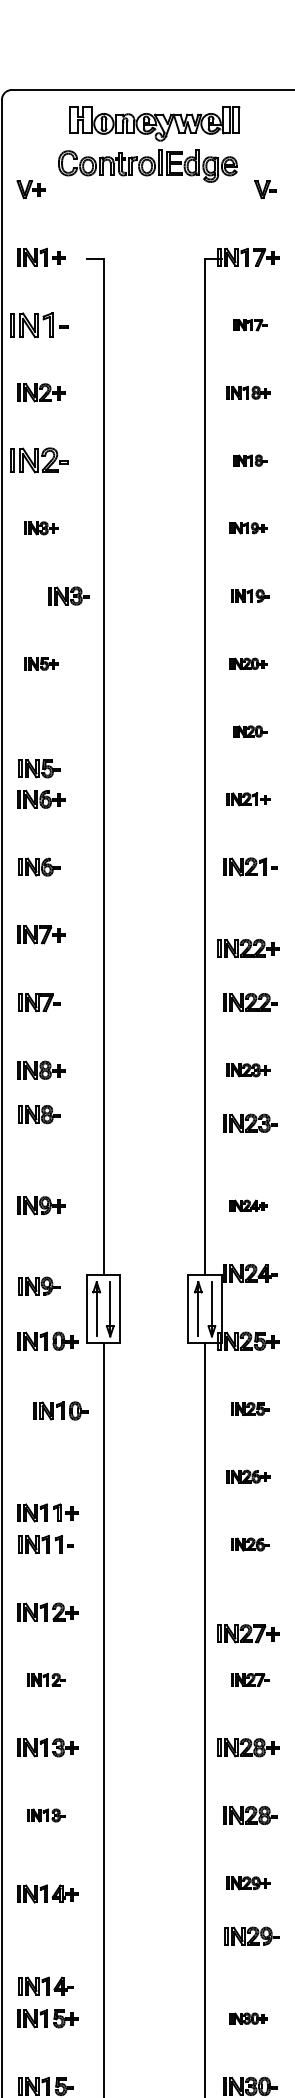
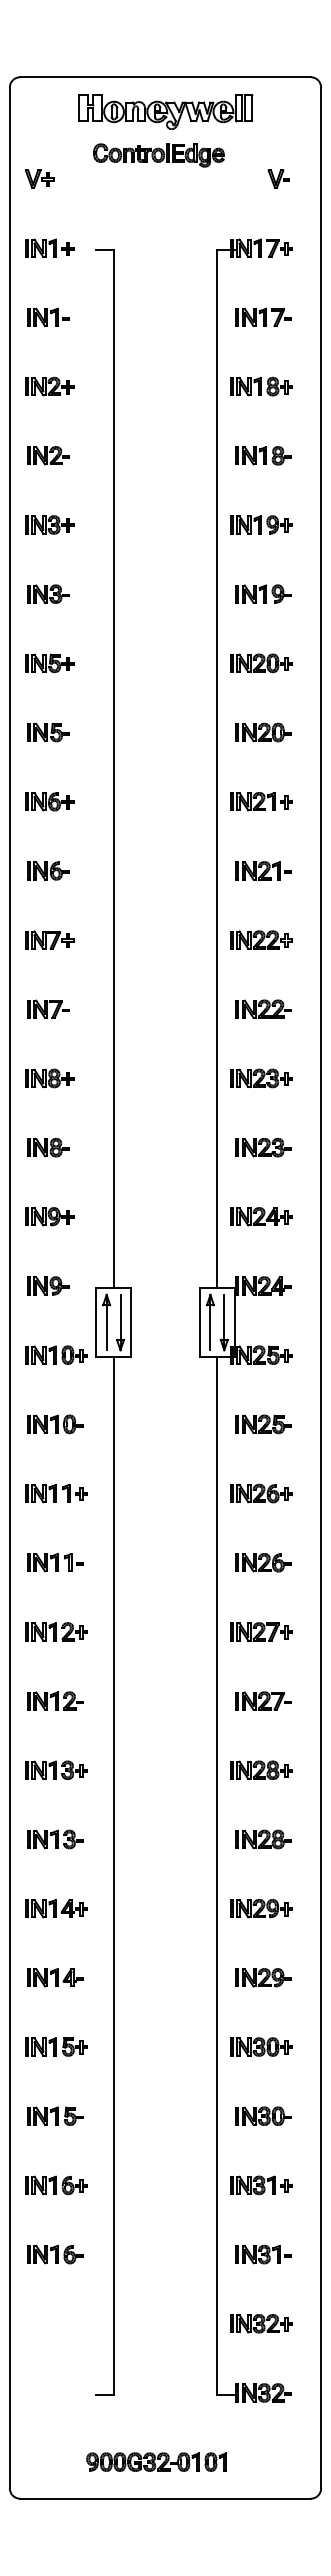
part: (147, 166) -> (158, 155), size x0.71
part: (39, 324) -> (48, 316), size x0.71
part: (250, 325) -> (263, 317), size x1.67
part: (248, 392) -> (261, 386), size x1.43
part: (39, 460) -> (48, 455), size x0.71
part: (250, 460) -> (263, 455), size x1.67
part: (40, 527) -> (49, 524), size x1.43
part: (248, 527) -> (261, 524), size x1.67
part: (69, 595) -> (48, 593), moved
part: (250, 595) -> (263, 593), size x1.43
part: (40, 663) -> (49, 663), size x1.43
part: (248, 663) -> (261, 663), size x1.67
part: (250, 731) -> (263, 732), size x1.67
part: (39, 768) -> (48, 732), moved
part: (248, 799) -> (261, 801), size x1.43
part: (248, 947) -> (261, 939), moved
part: (248, 1070) -> (261, 1078), size x1.43
part: (39, 1114) -> (48, 1147), moved
part: (250, 1123) -> (263, 1147), moved
part: (248, 1205) -> (261, 1216), size x1.67
part: (39, 1285) -> (48, 1285), moved
part: (250, 1409) -> (263, 1424), size x1.43
part: (61, 1411) -> (55, 1424), moved
part: (248, 1476) -> (261, 1493), size x1.43
part: (47, 1512) -> (56, 1493), moved
part: (250, 1544) -> (263, 1562), size x1.43
part: (248, 1633) -> (261, 1631), moved
part: (46, 1679) -> (55, 1700), size x1.43
part: (250, 1679) -> (263, 1700), size x1.43
part: (46, 1815) -> (55, 1839), size x1.43
part: (248, 1883) -> (261, 1908), size x1.43
part: (47, 1893) -> (56, 1908), moved
part: (252, 1935) -> (263, 1977), moved
part: (46, 1985) -> (55, 1977), moved
part: (248, 2018) -> (261, 2046), size x1.67

